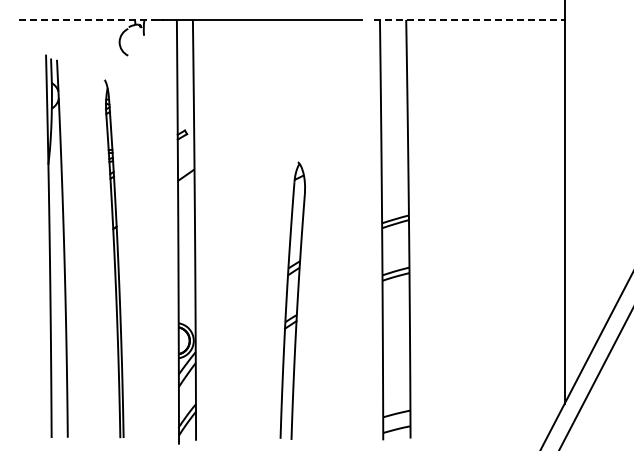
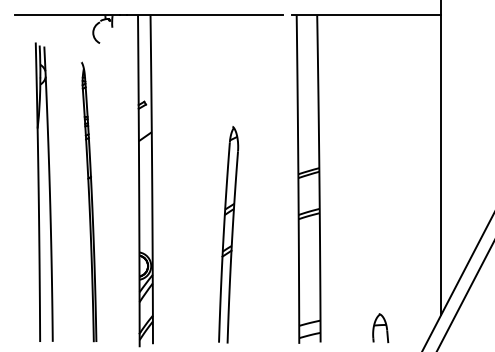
line: (86, 19) -> (67, 15), dashed -> solid
line: (470, 19) -> (367, 15), dashed -> solid
part: (486, 420) -> (379, 328), added

